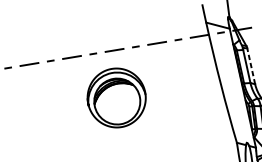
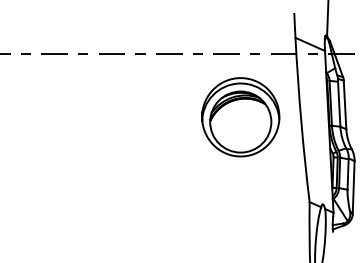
line: (251, 65) -> (345, 104), dashed -> solid
part: (116, 98) -> (240, 117), moved

